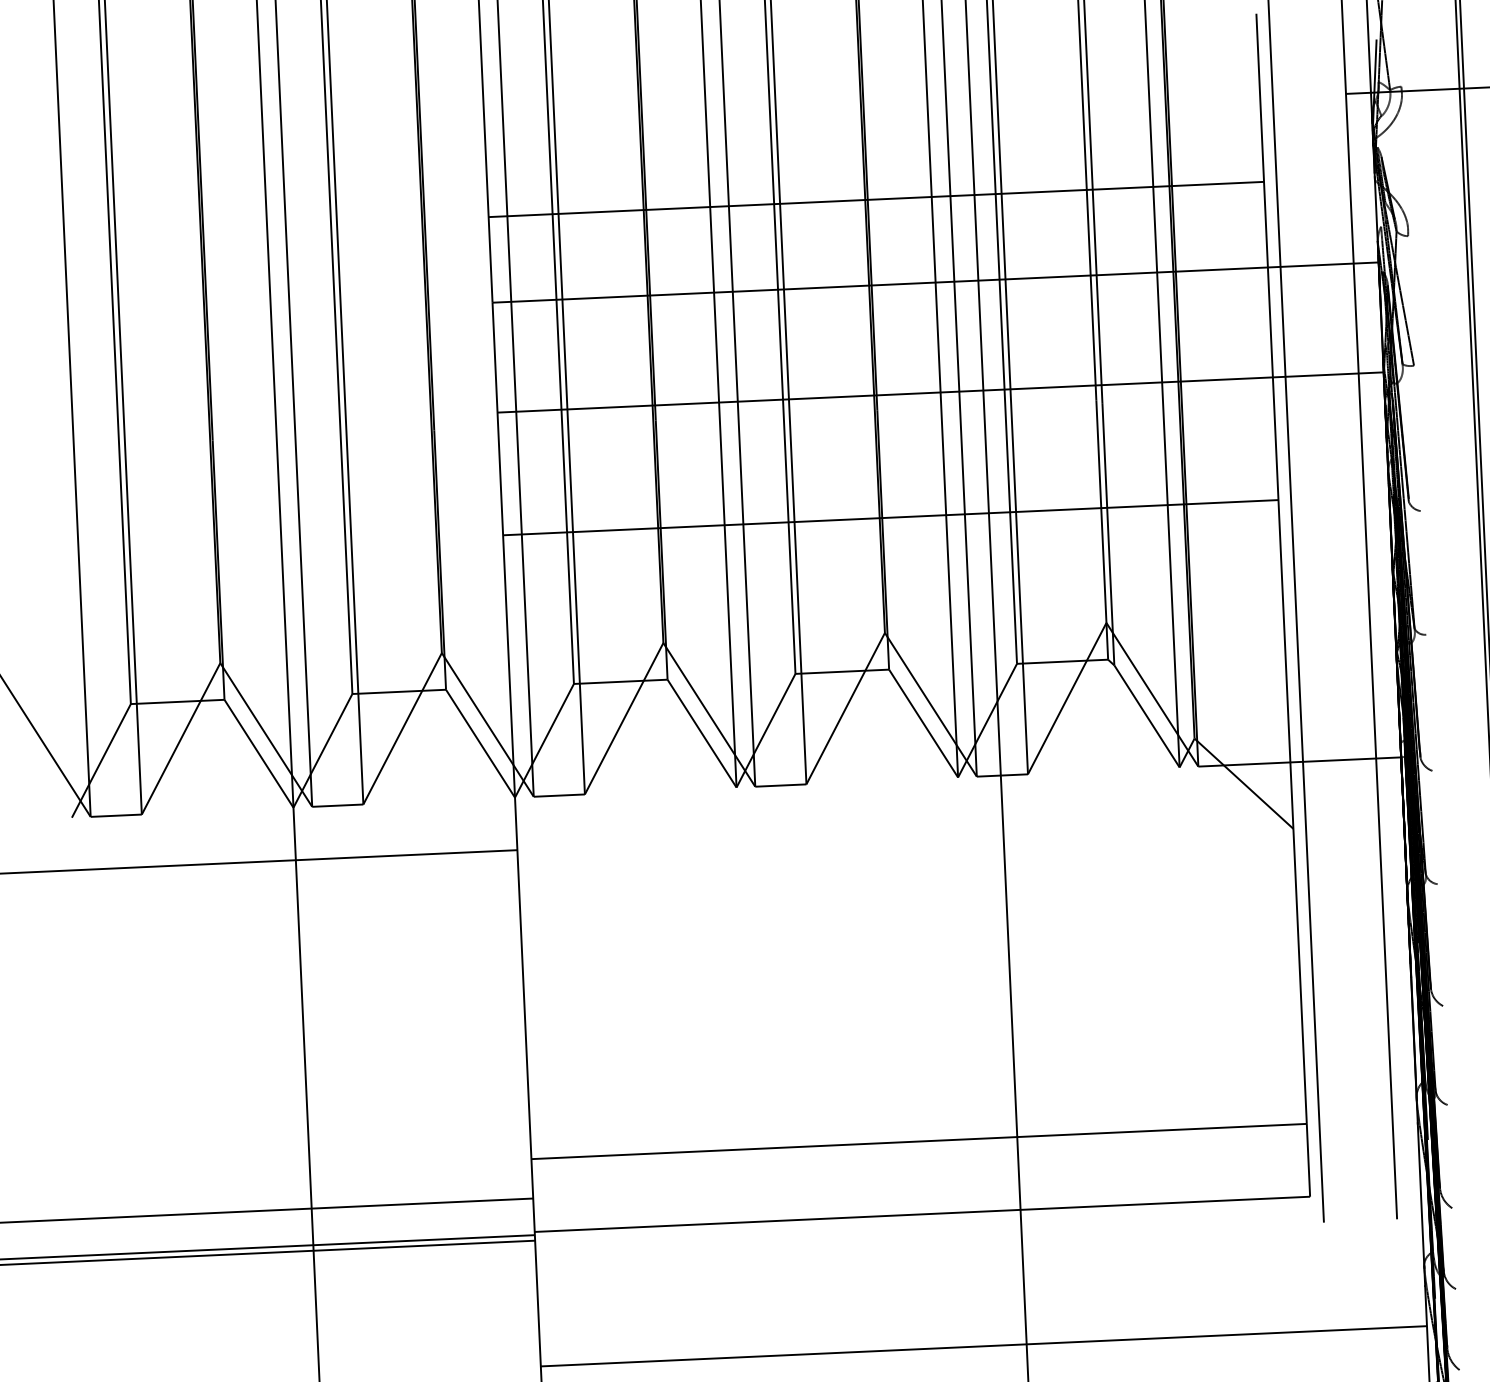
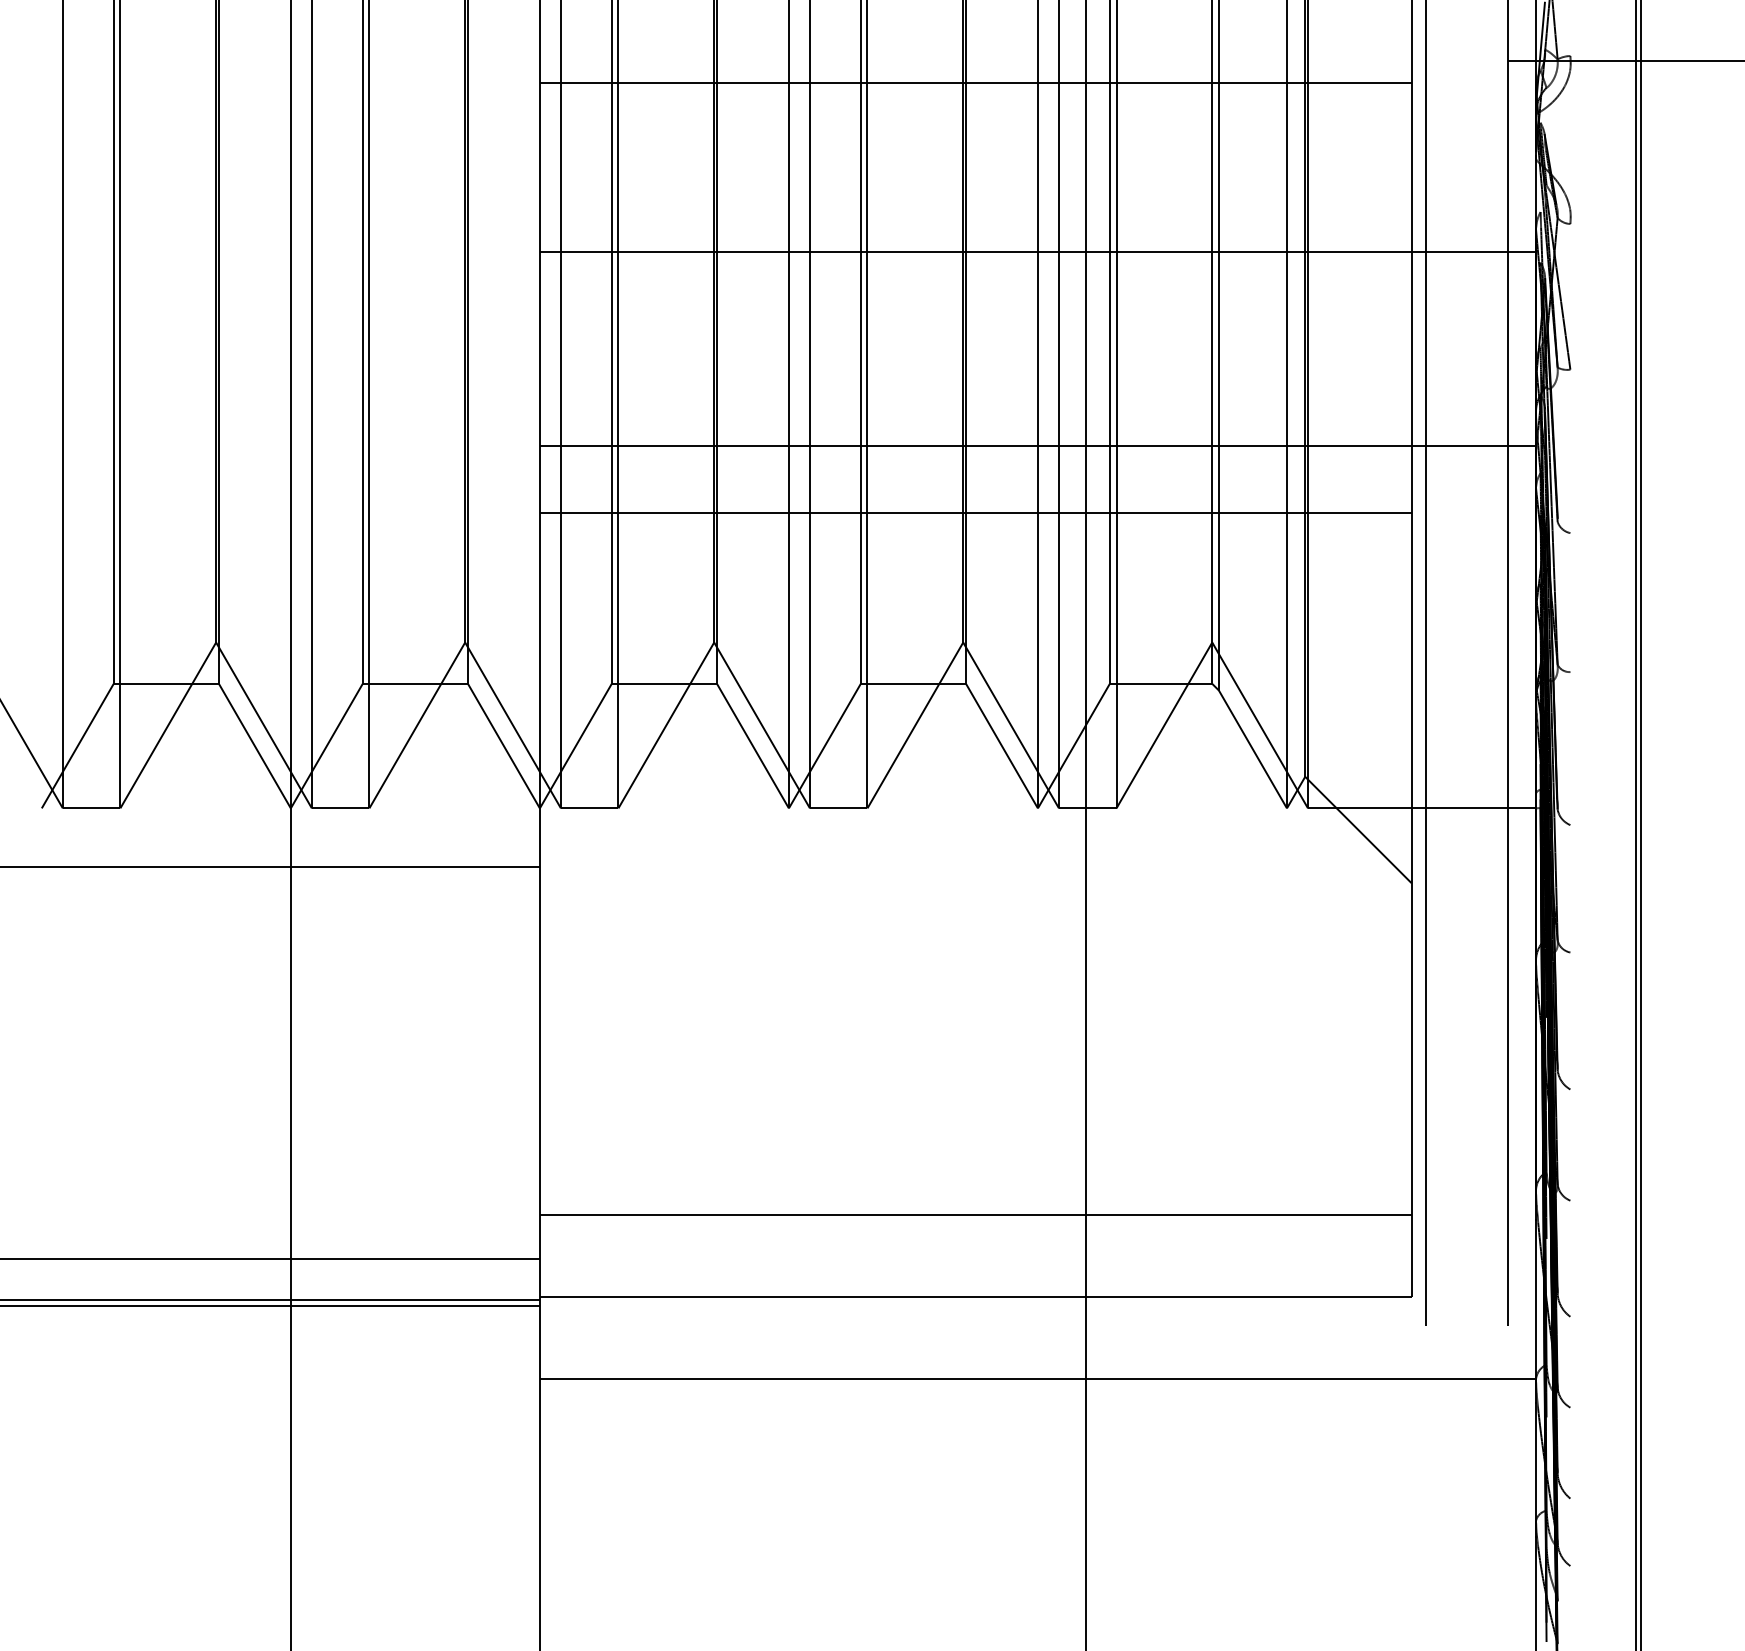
line: (876, 199) -> (975, 82), moved
line: (940, 392) -> (1037, 445), moved
line: (983, 1346) -> (1037, 1378), moved

